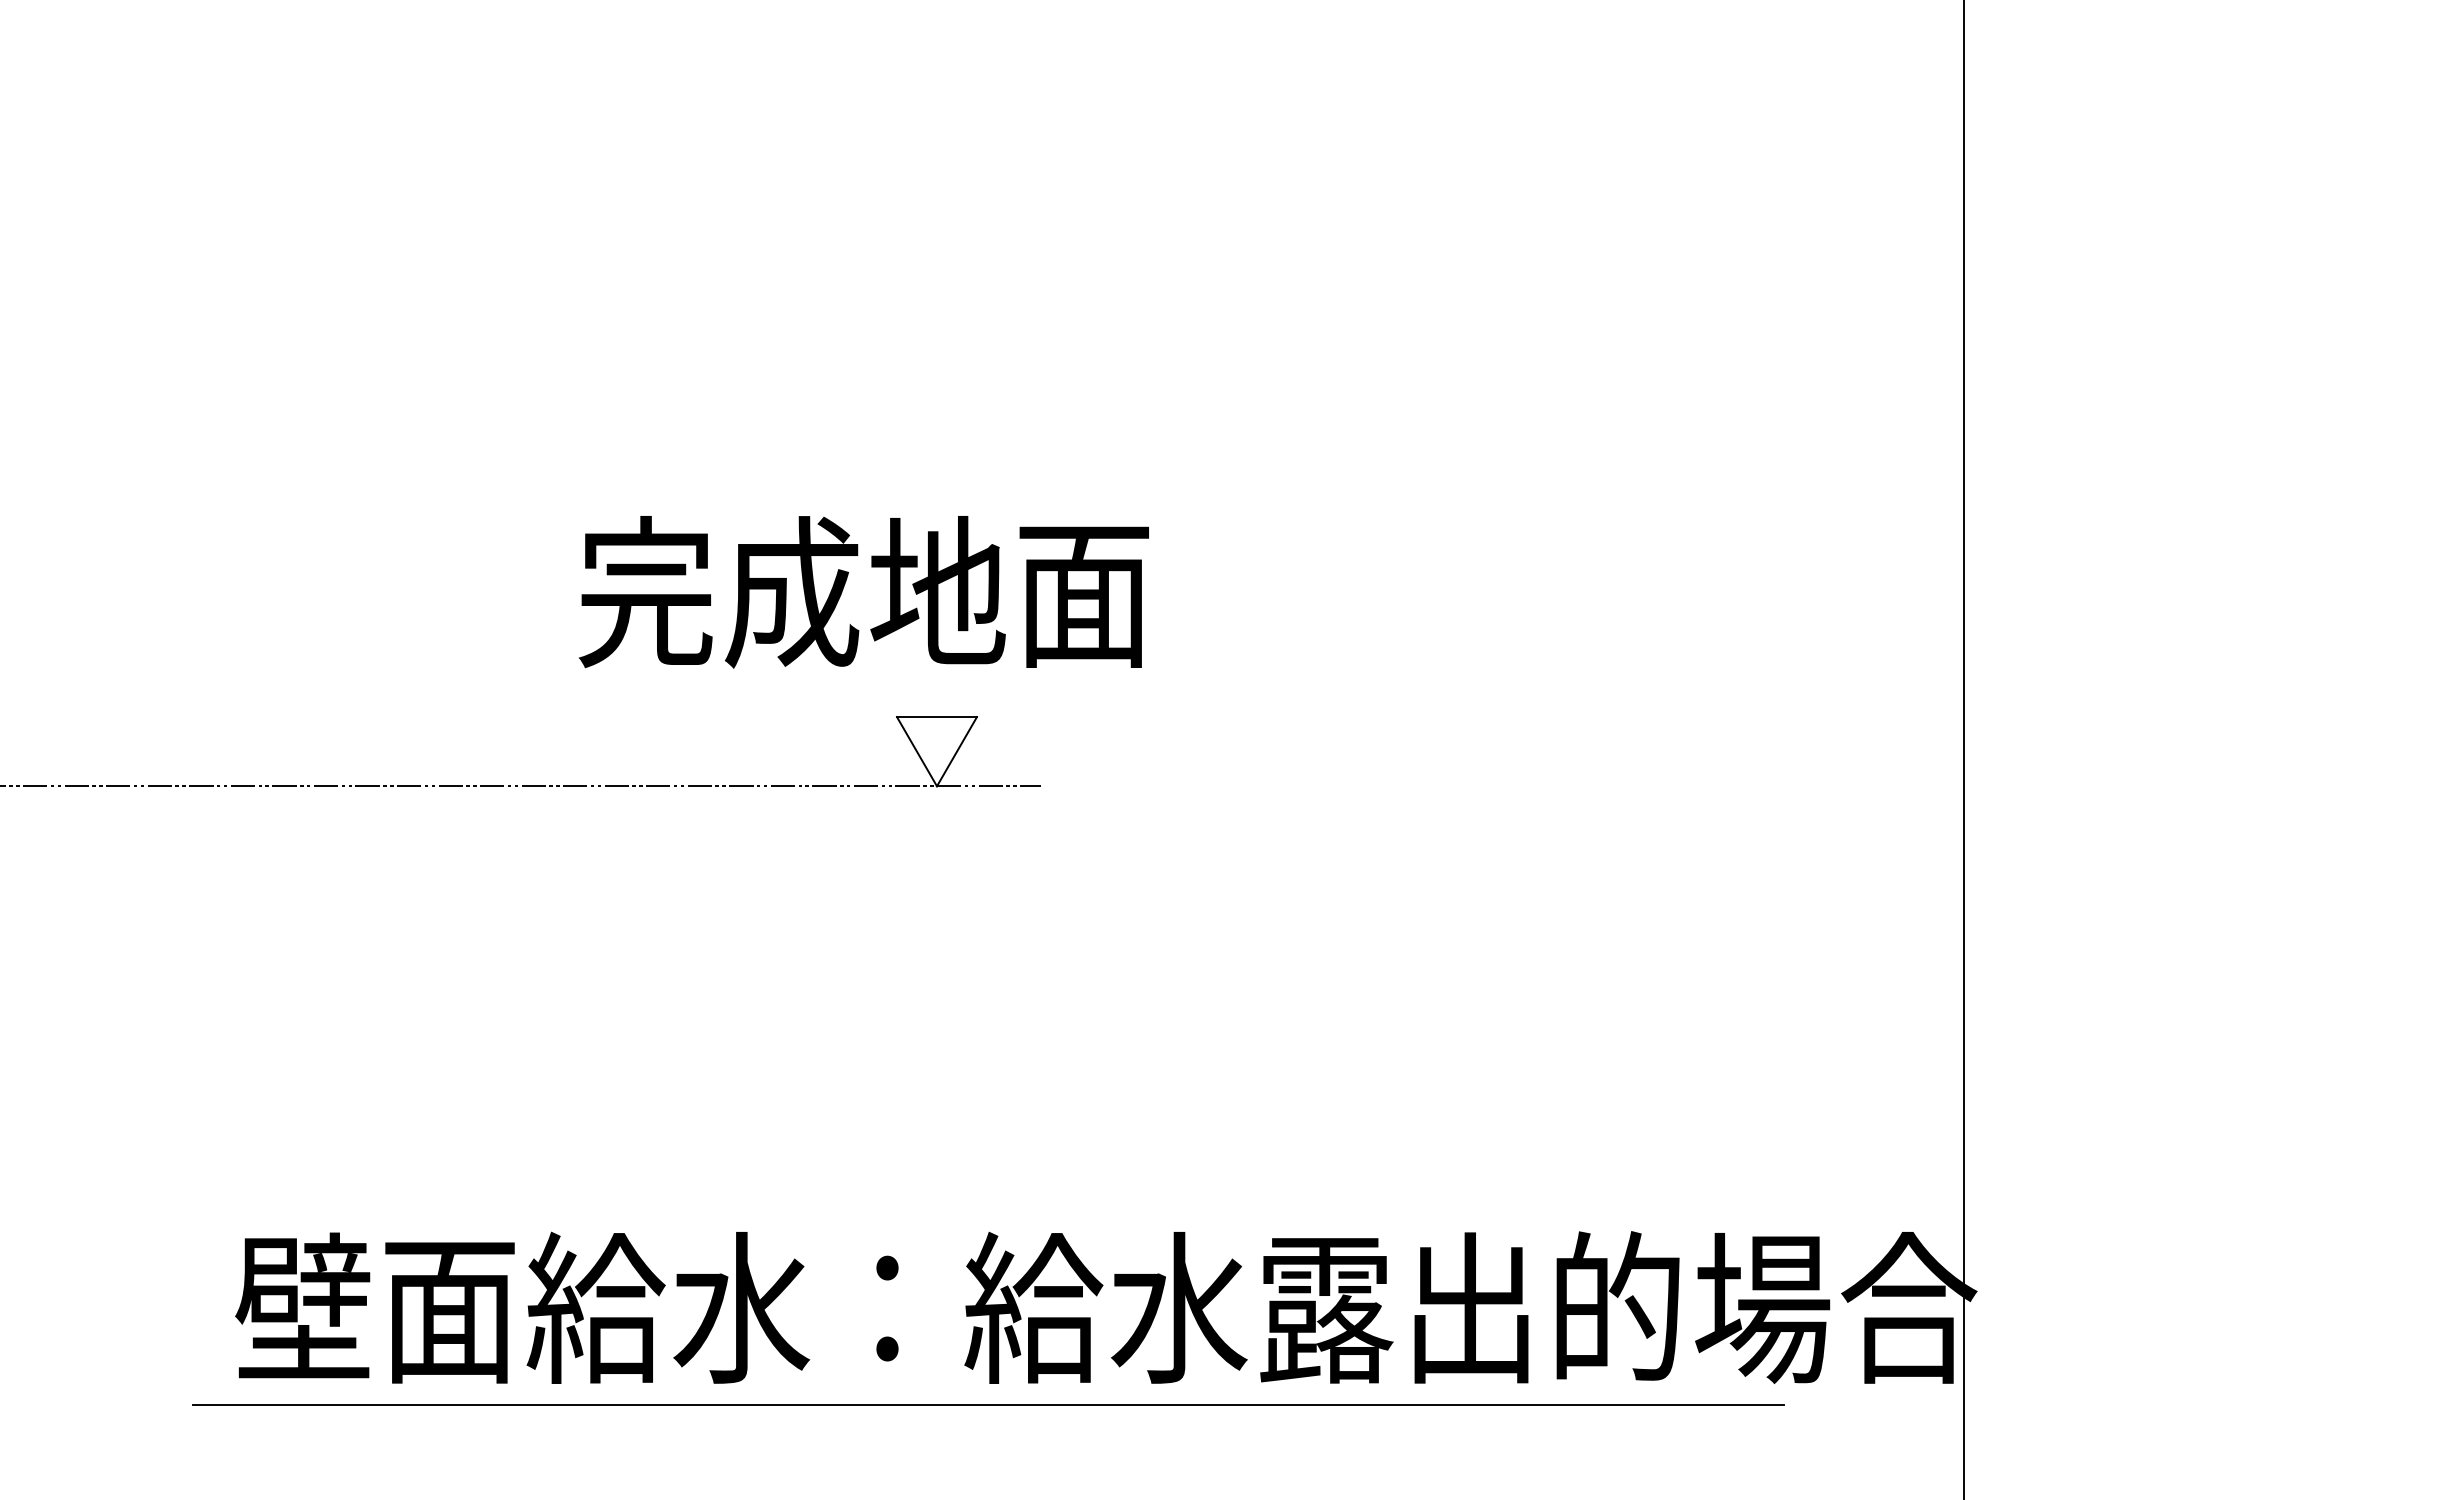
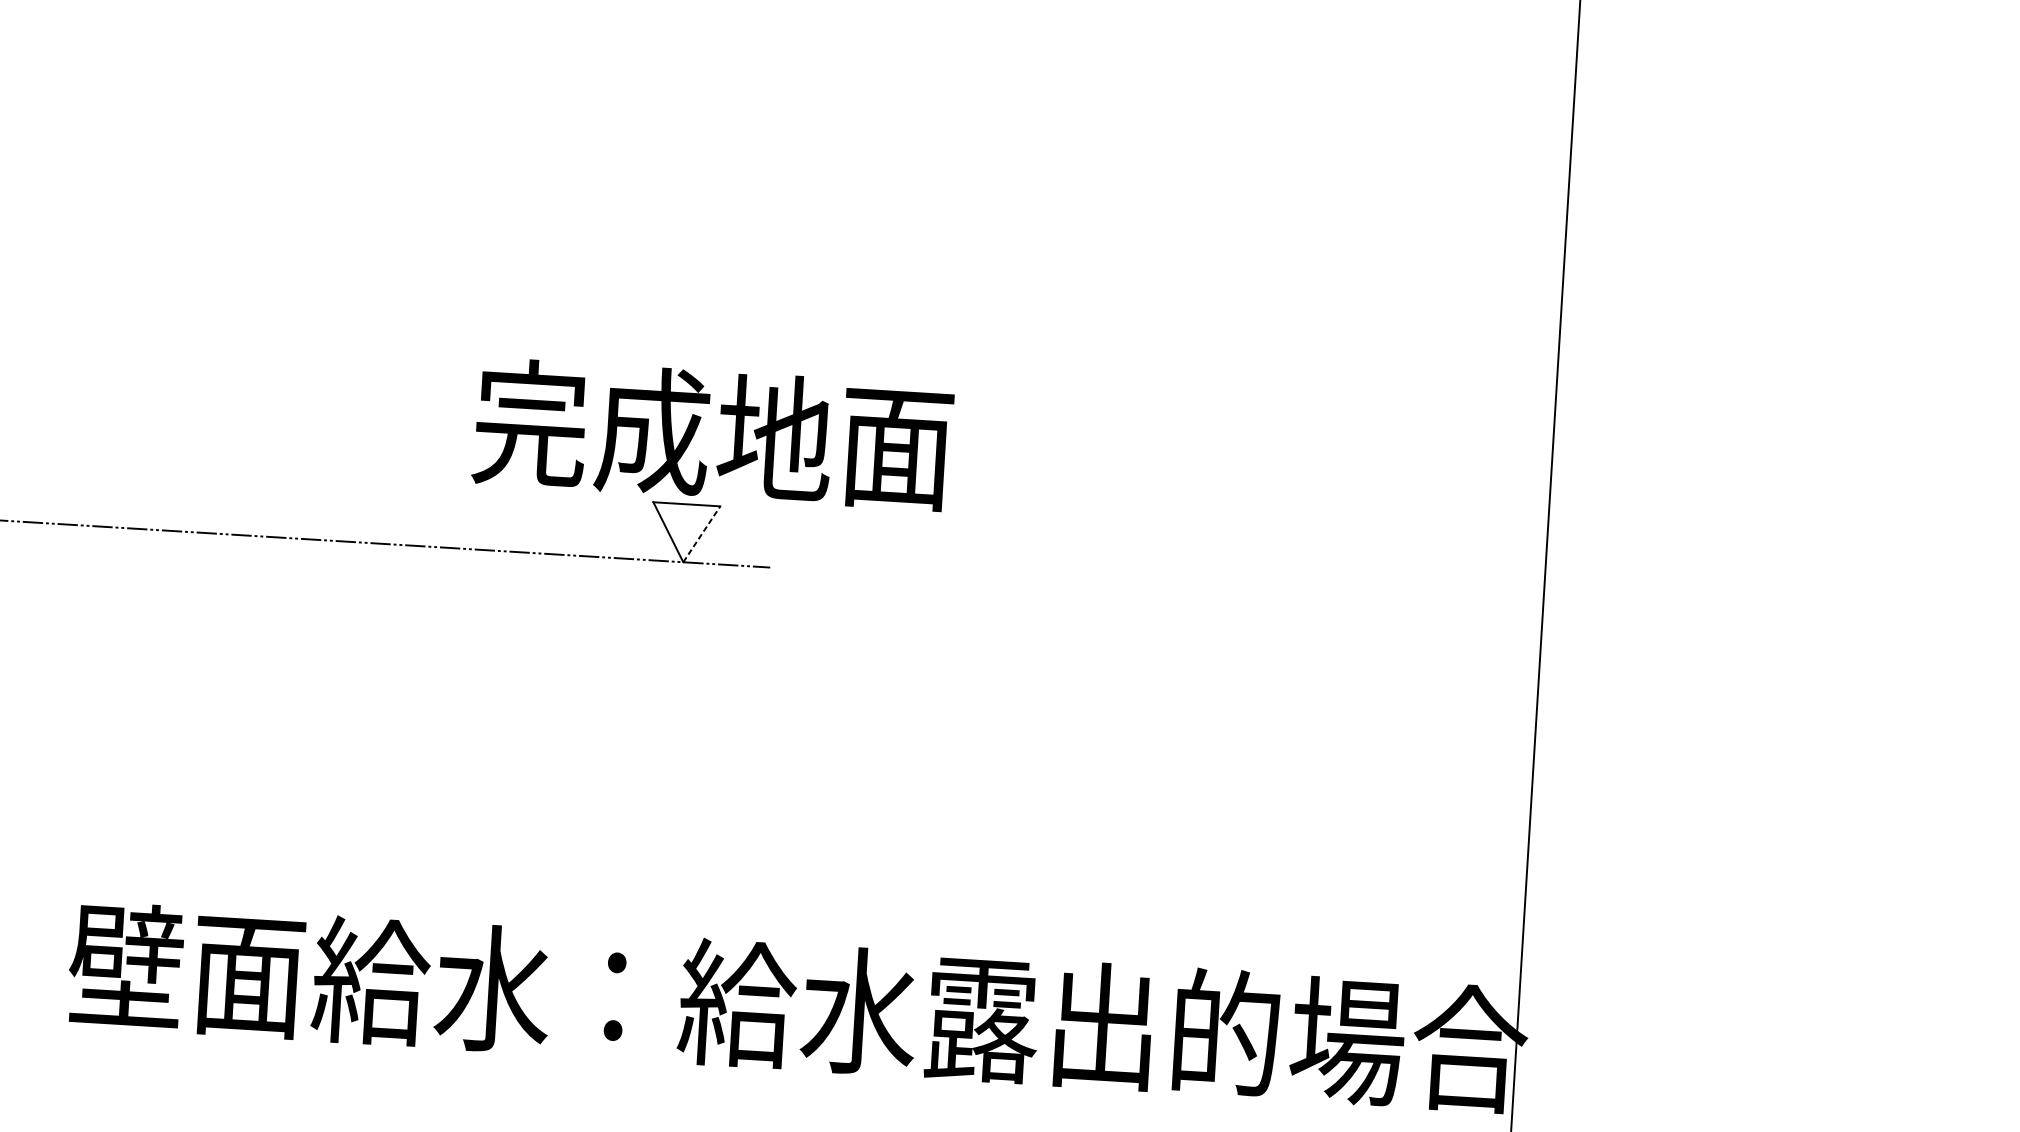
text: (863, 592) -> (712, 434), moved
line: (956, 751) -> (701, 534), solid -> dashed
line: (987, 1405) -> (693, 1082), removed

